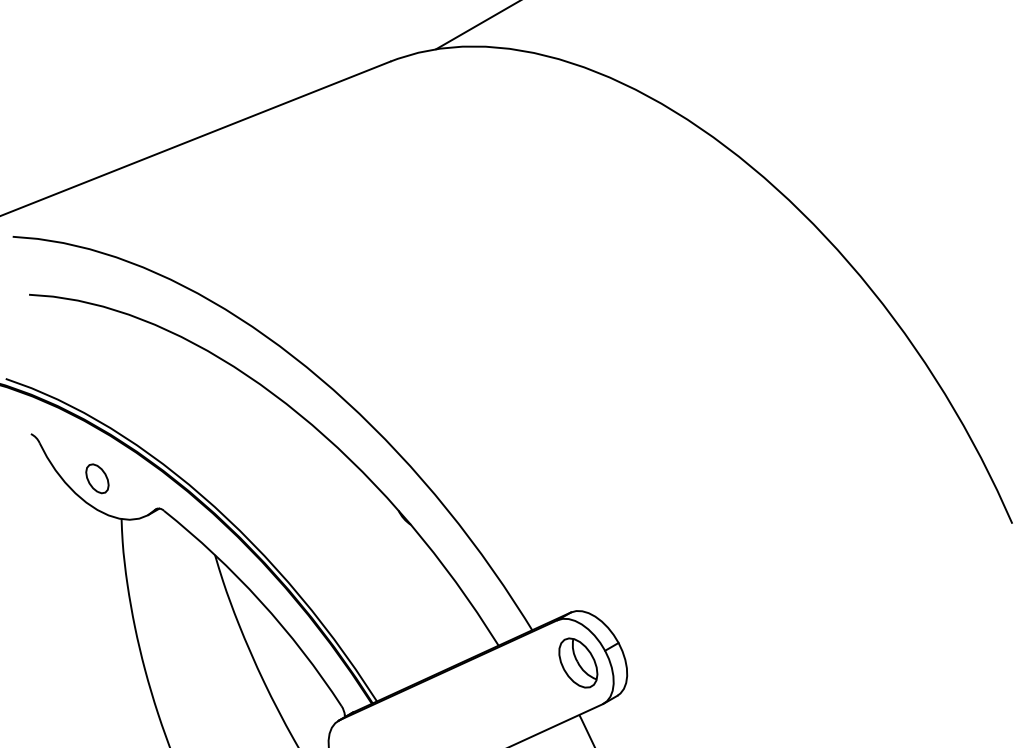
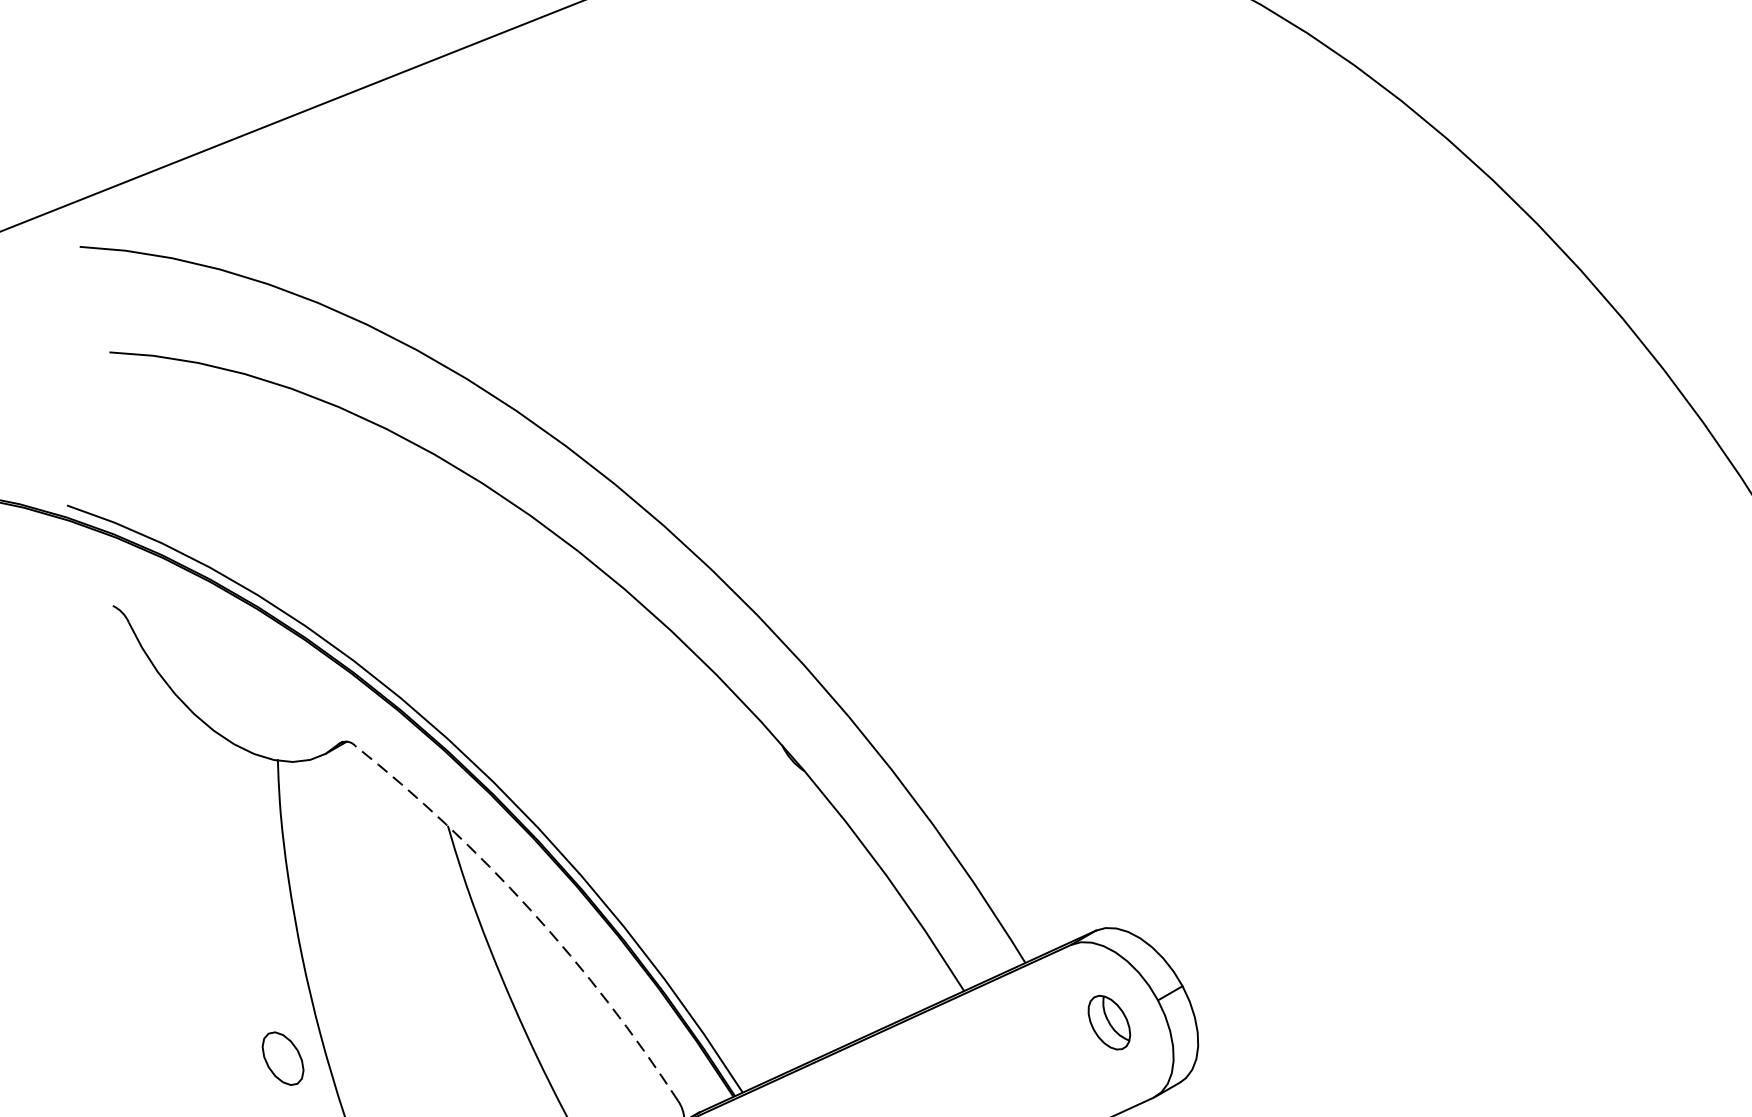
part: (97, 478) -> (283, 1058), moved
arc: (260, 601) -> (530, 910), solid -> dashed
part: (578, 662) -> (1109, 1021), size x0.6

